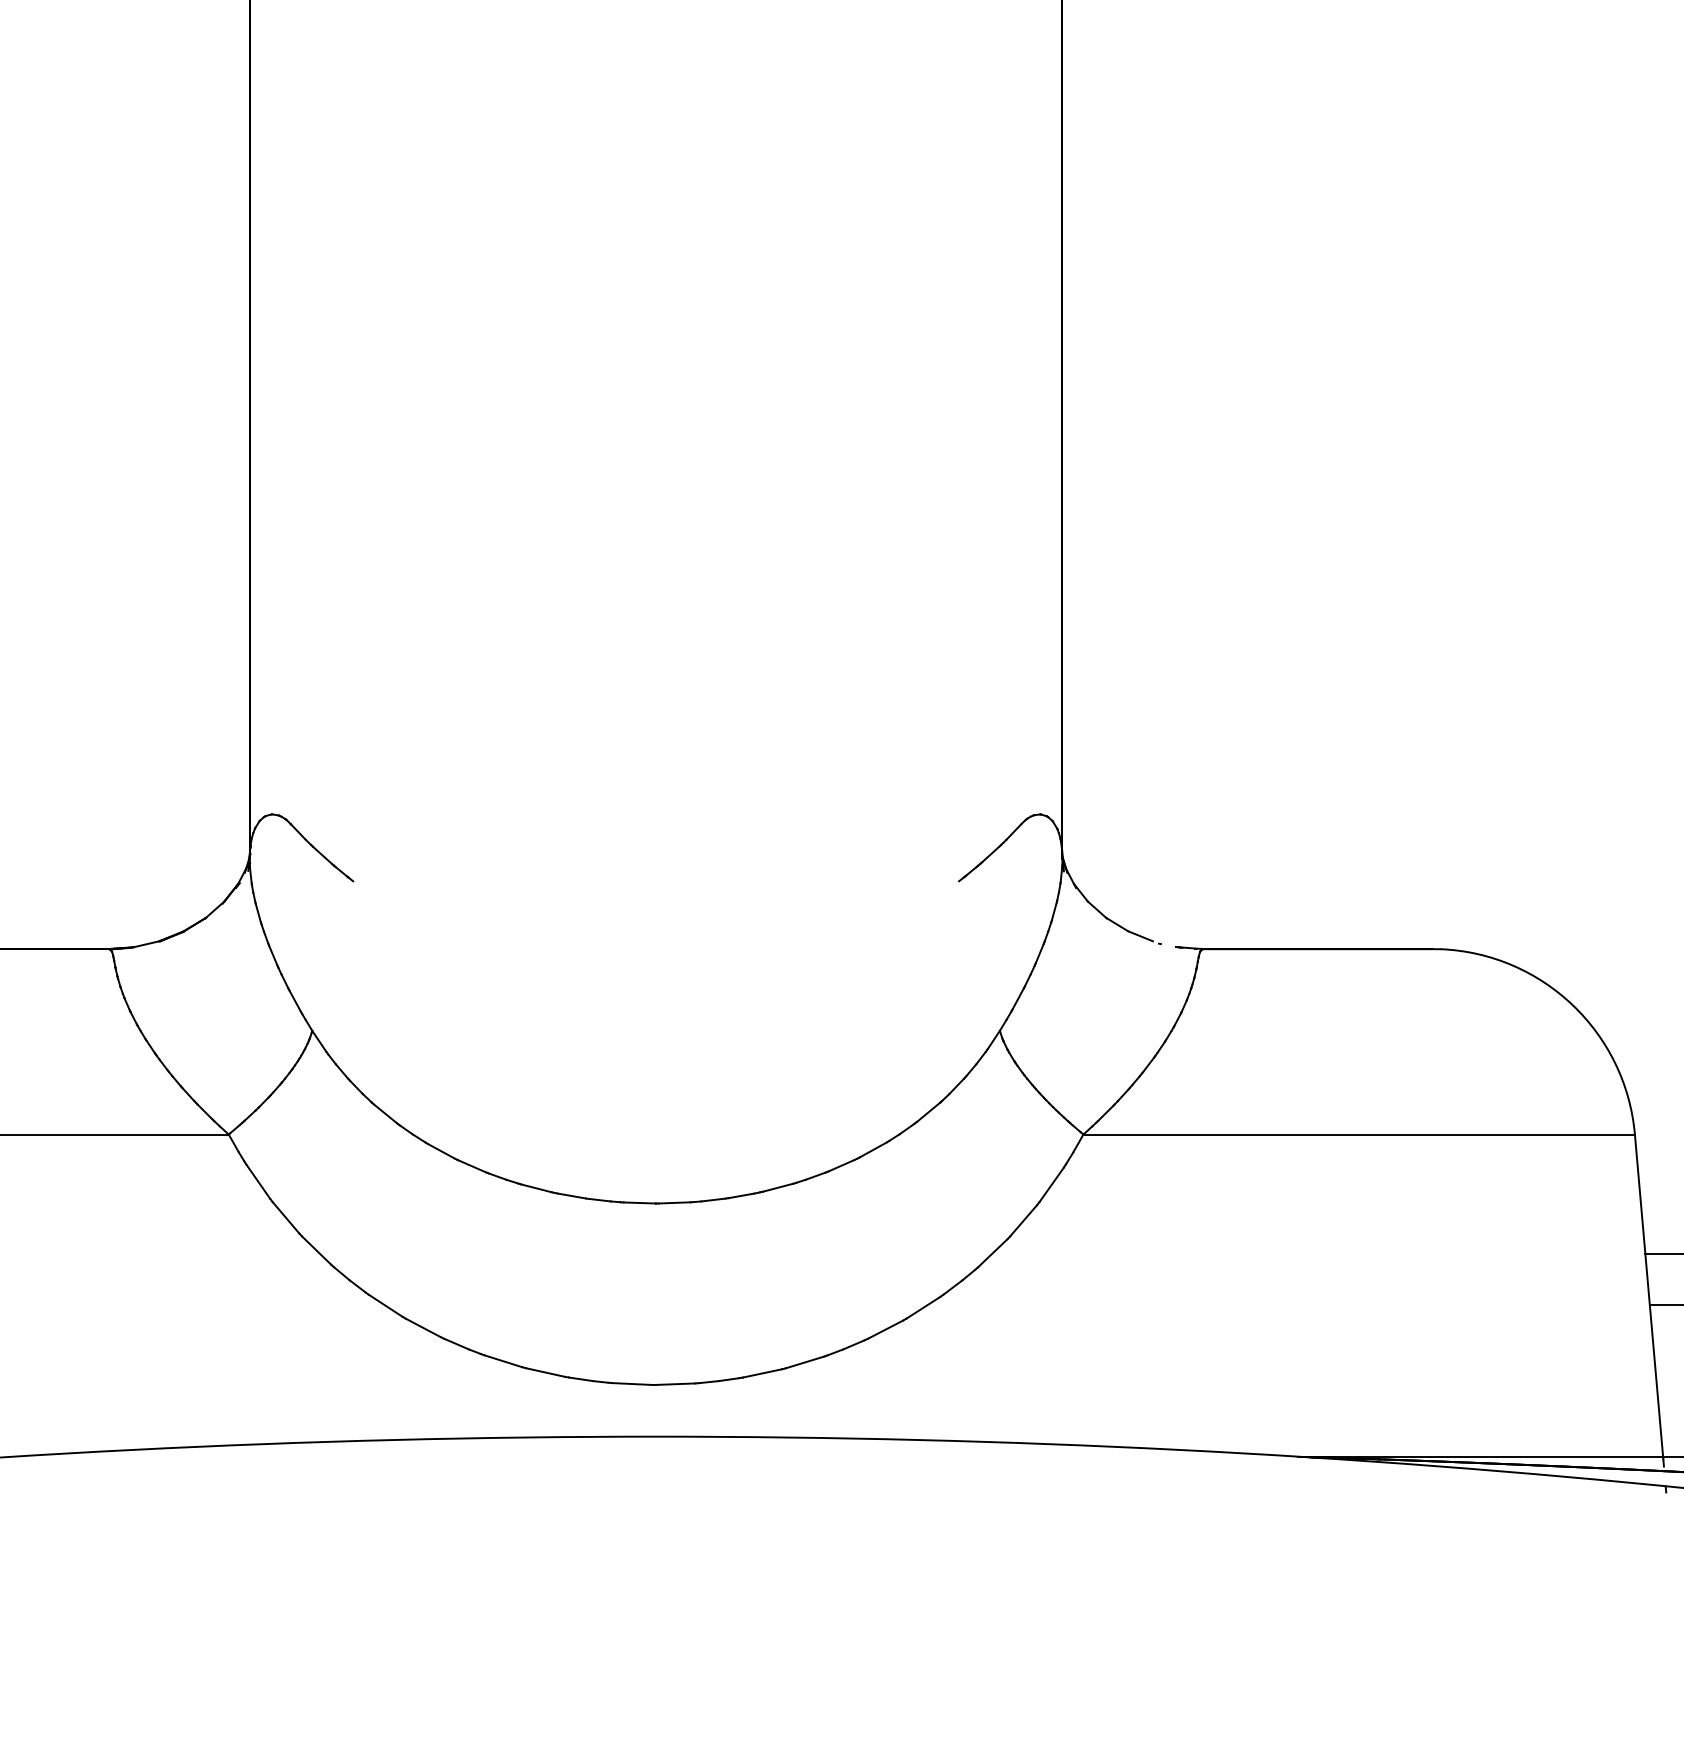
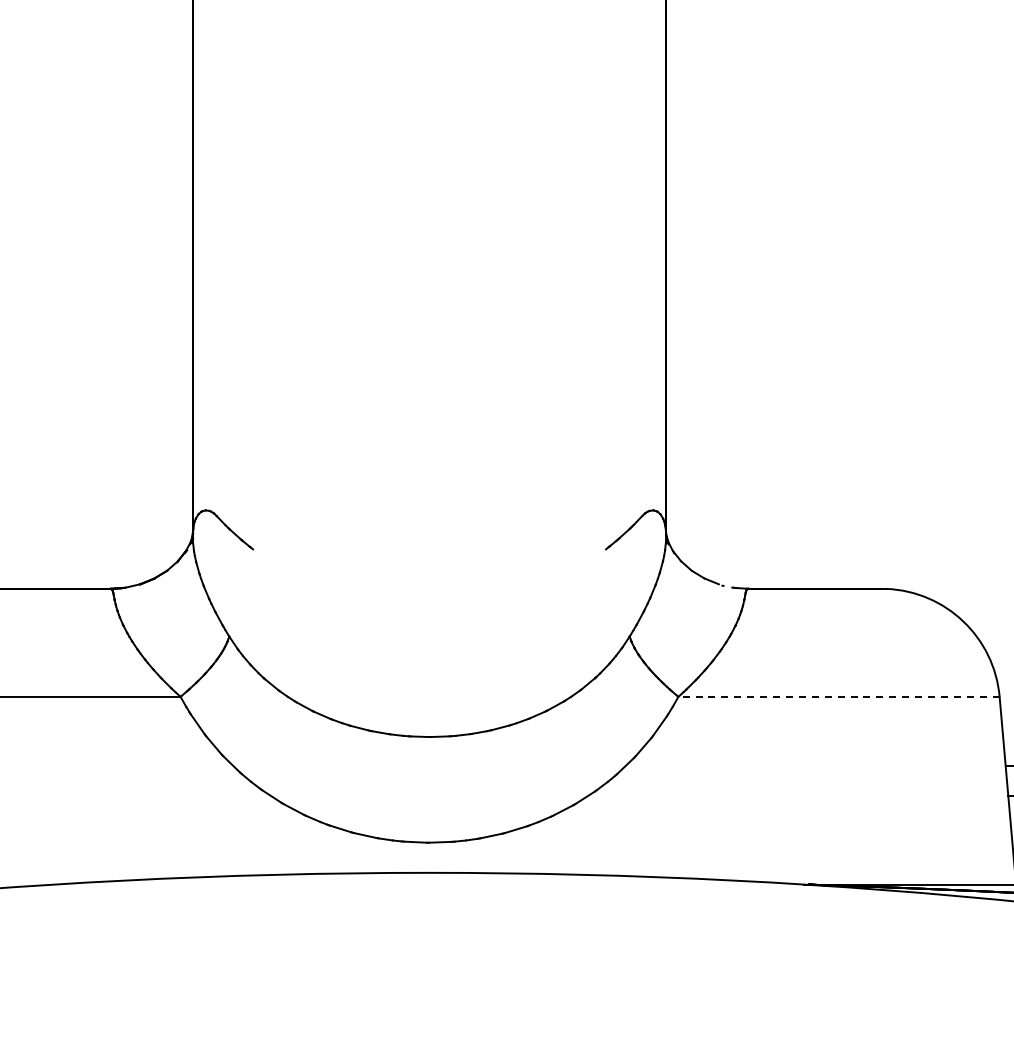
line: (1359, 1133) -> (839, 696), solid -> dashed

